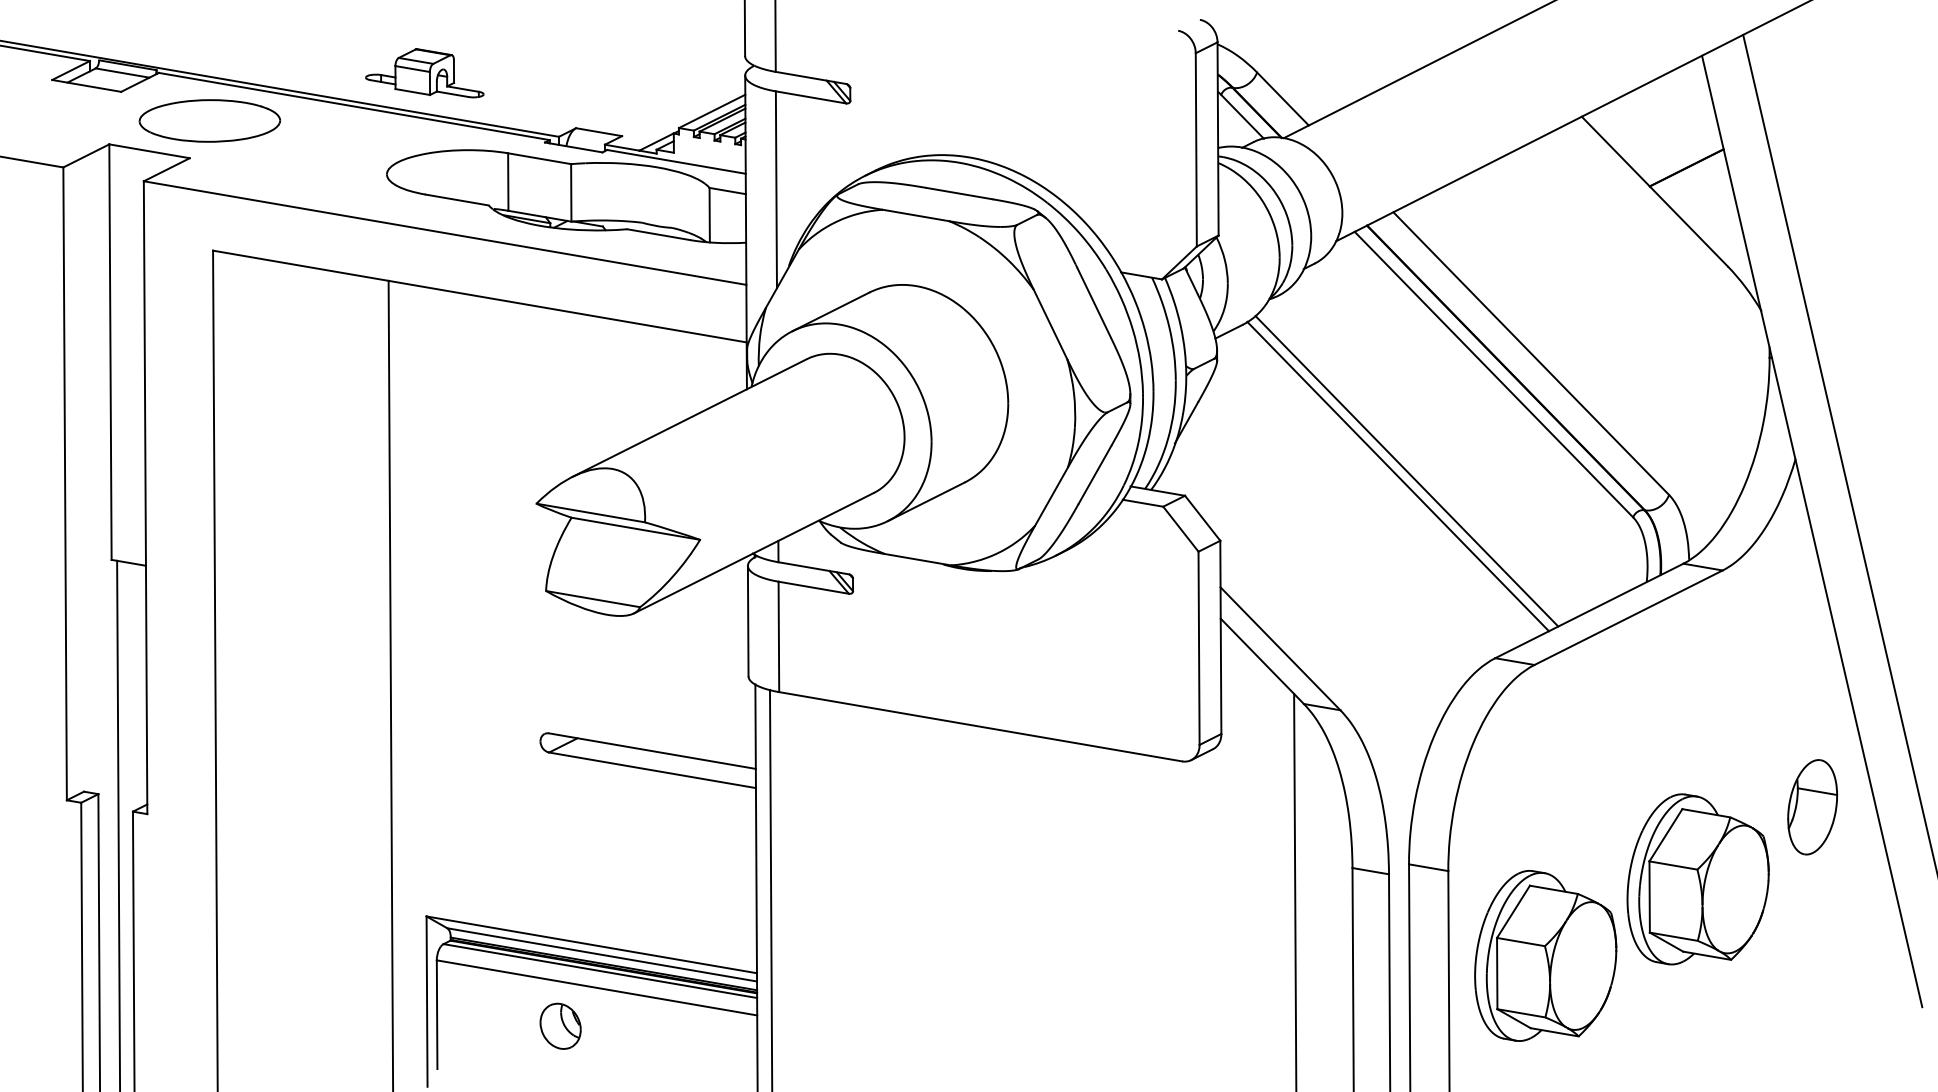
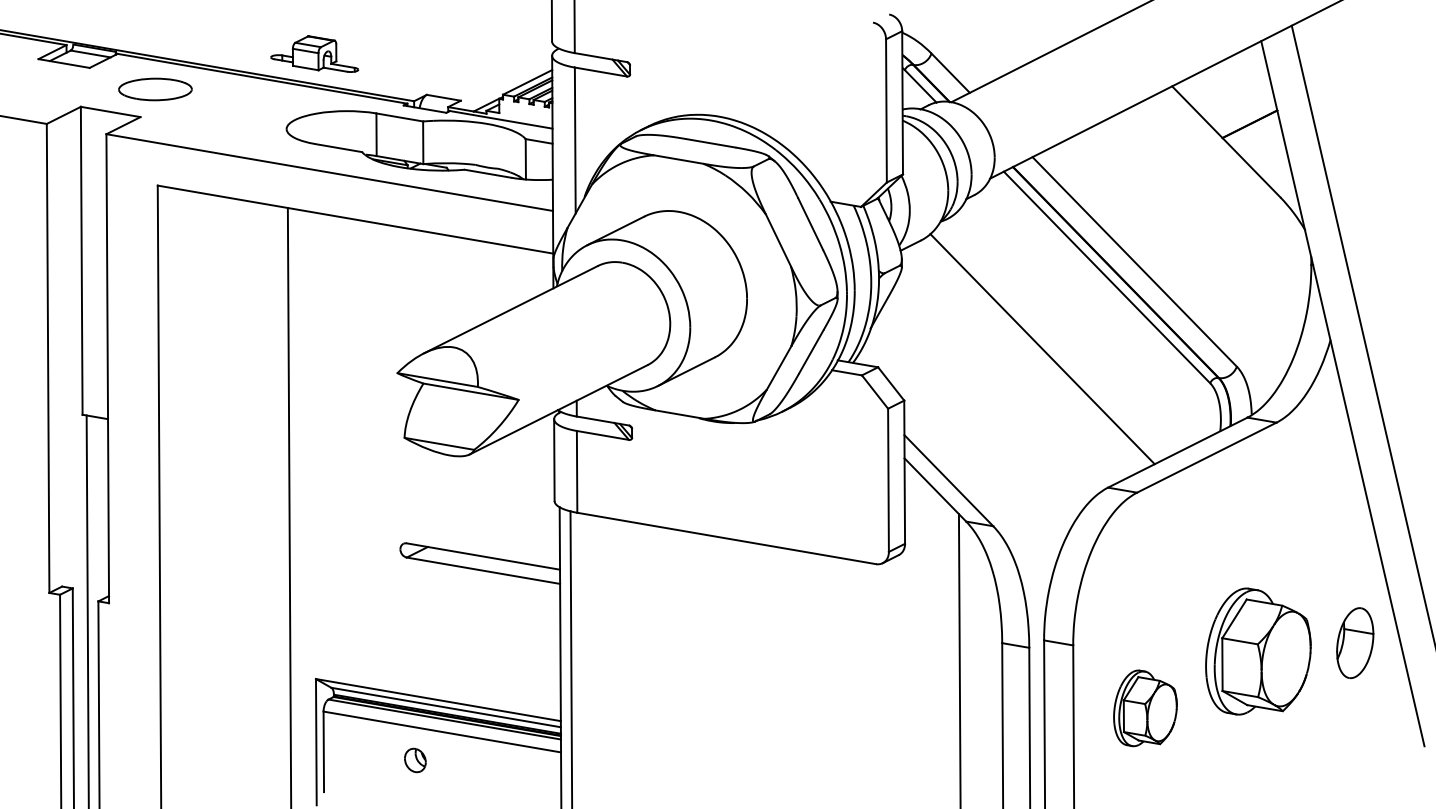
part: (210, 120) -> (155, 89), size x0.7
line: (1397, 475) -> (1035, 352), removed
part: (1812, 807) -> (1355, 643), moved
part: (1545, 956) -> (1145, 708), size x0.6
part: (560, 1026) -> (415, 760), size x0.7

